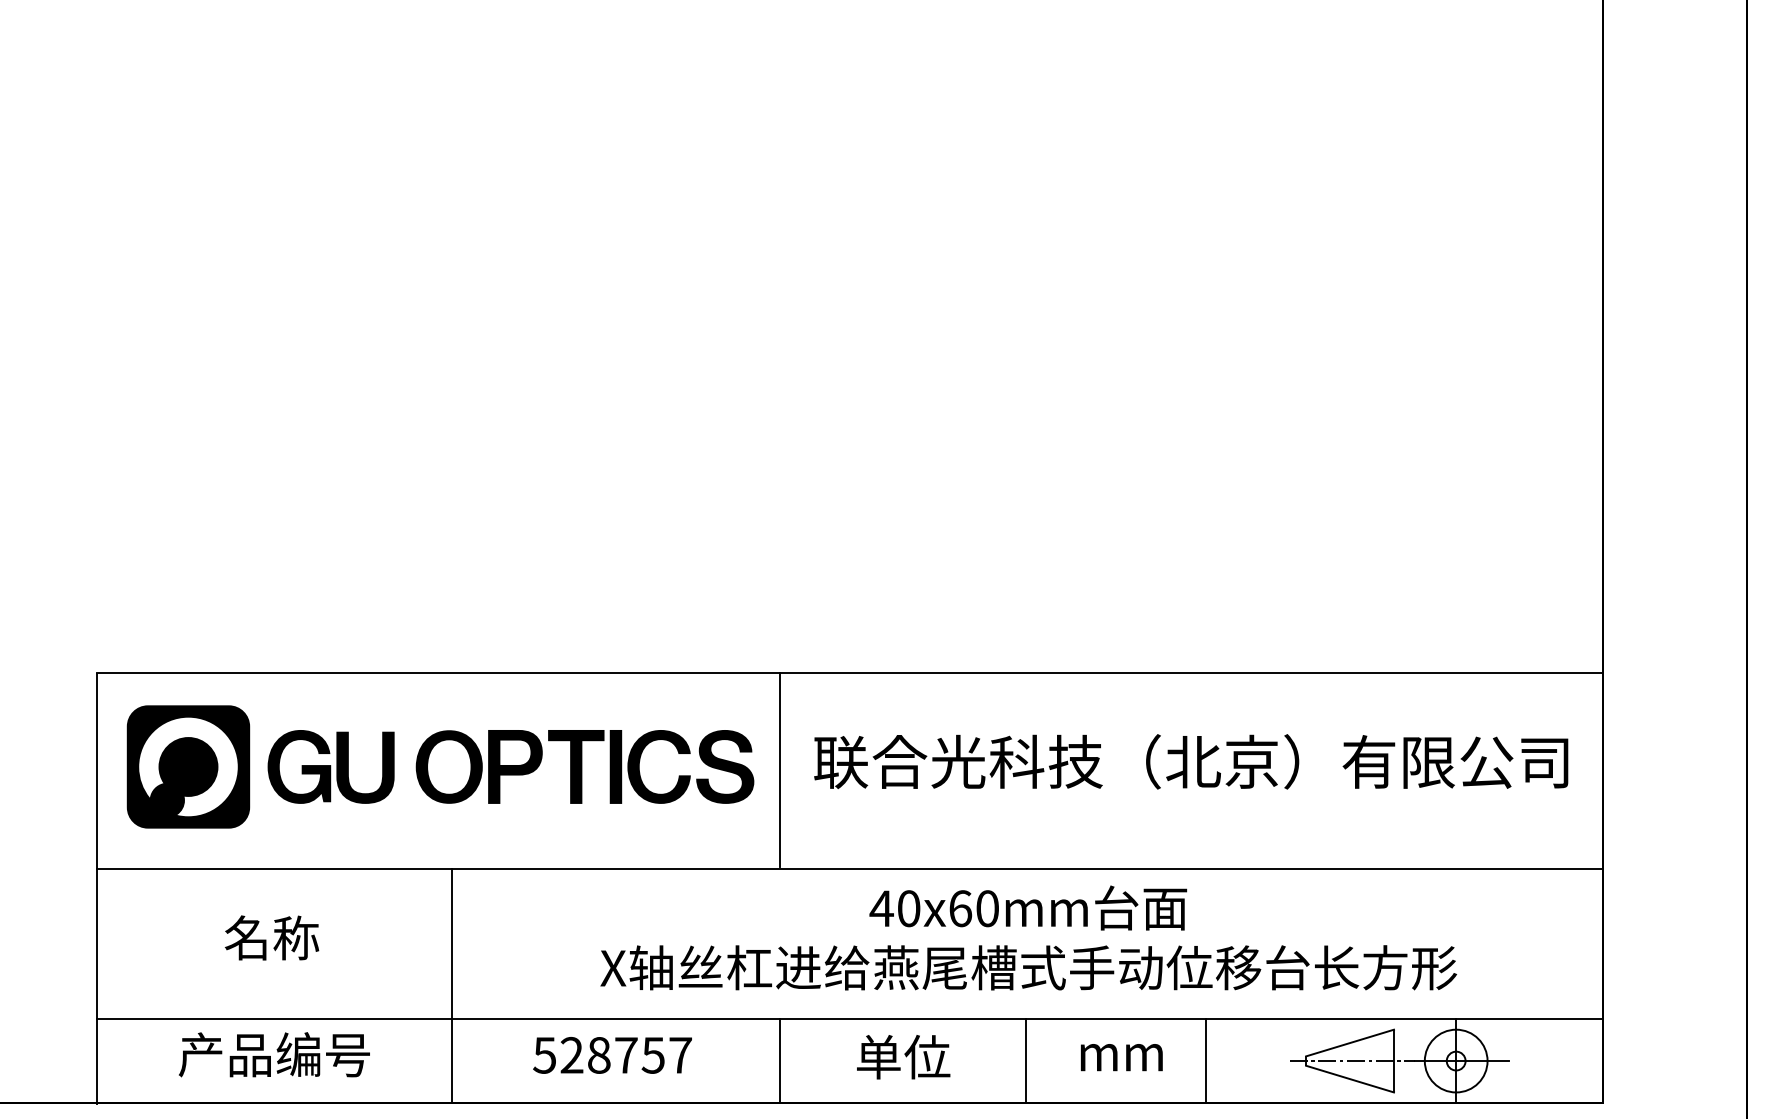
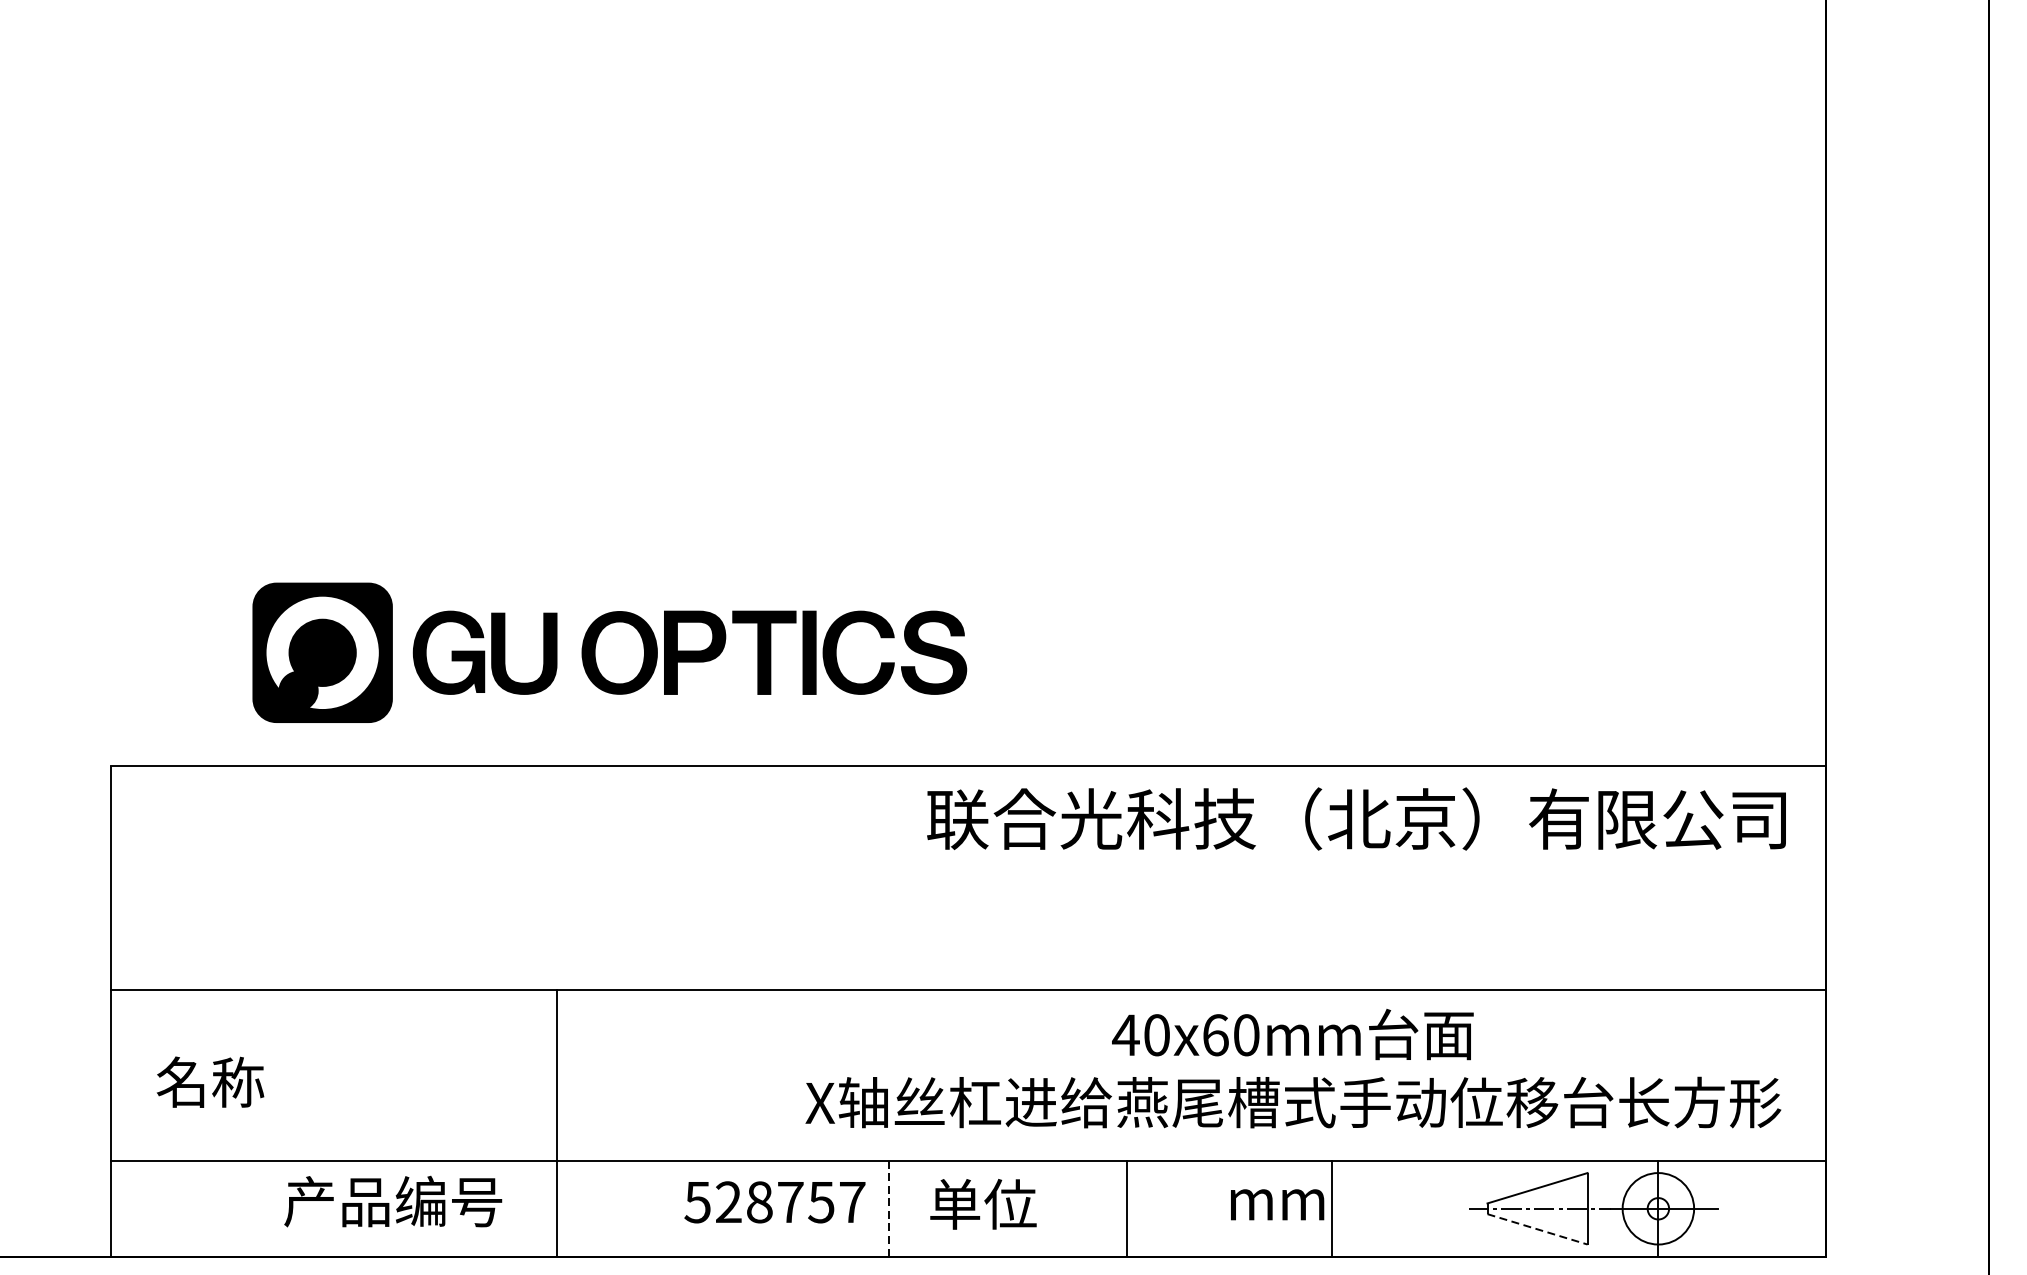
text: (1191, 761) -> (1356, 818), moved
part: (440, 766) -> (609, 652), moved
line: (780, 769) -> (888, 876), removed
text: (271, 937) -> (209, 1081), moved
text: (1028, 937) -> (1293, 1068), moved
line: (452, 985) -> (557, 1122), moved
text: (274, 1054) -> (393, 1201), moved
text: (612, 1055) -> (774, 1202), moved
text: (903, 1057) -> (983, 1204), moved
line: (1025, 1060) -> (1126, 1208), moved
line: (1205, 1060) -> (1331, 1208), moved
line: (780, 1061) -> (888, 1209), solid -> dashed
line: (1350, 1079) -> (1538, 1229), solid -> dashed

